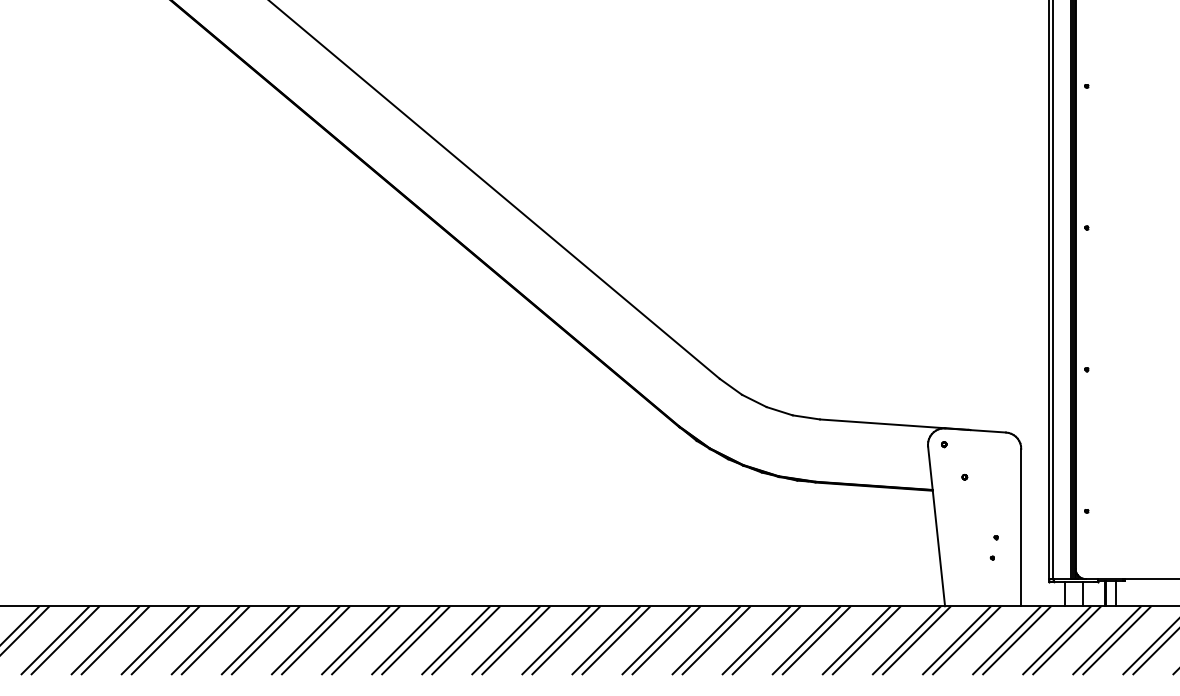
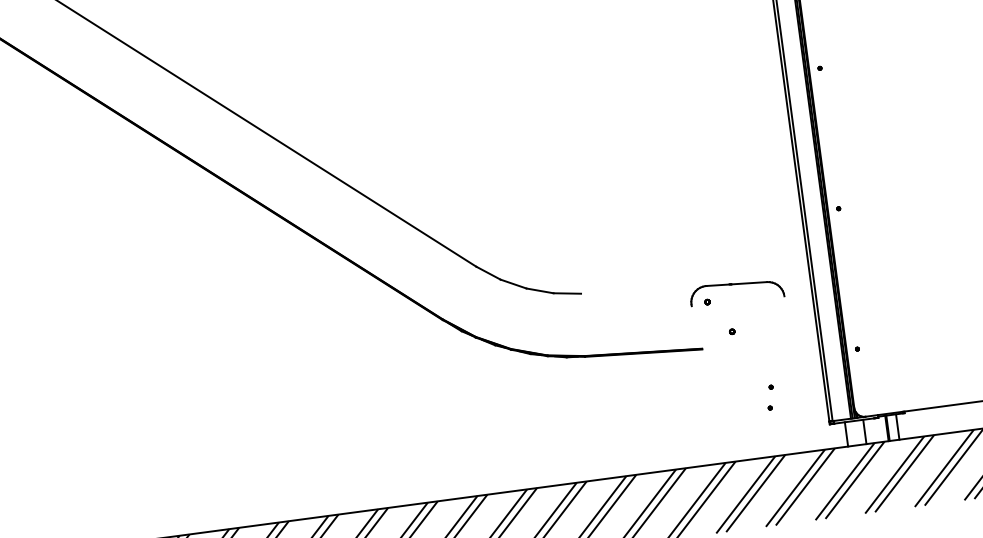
line: (893, 424) -> (654, 289), removed
line: (936, 526) -> (710, 384), removed
line: (1021, 527) -> (795, 374), removed

